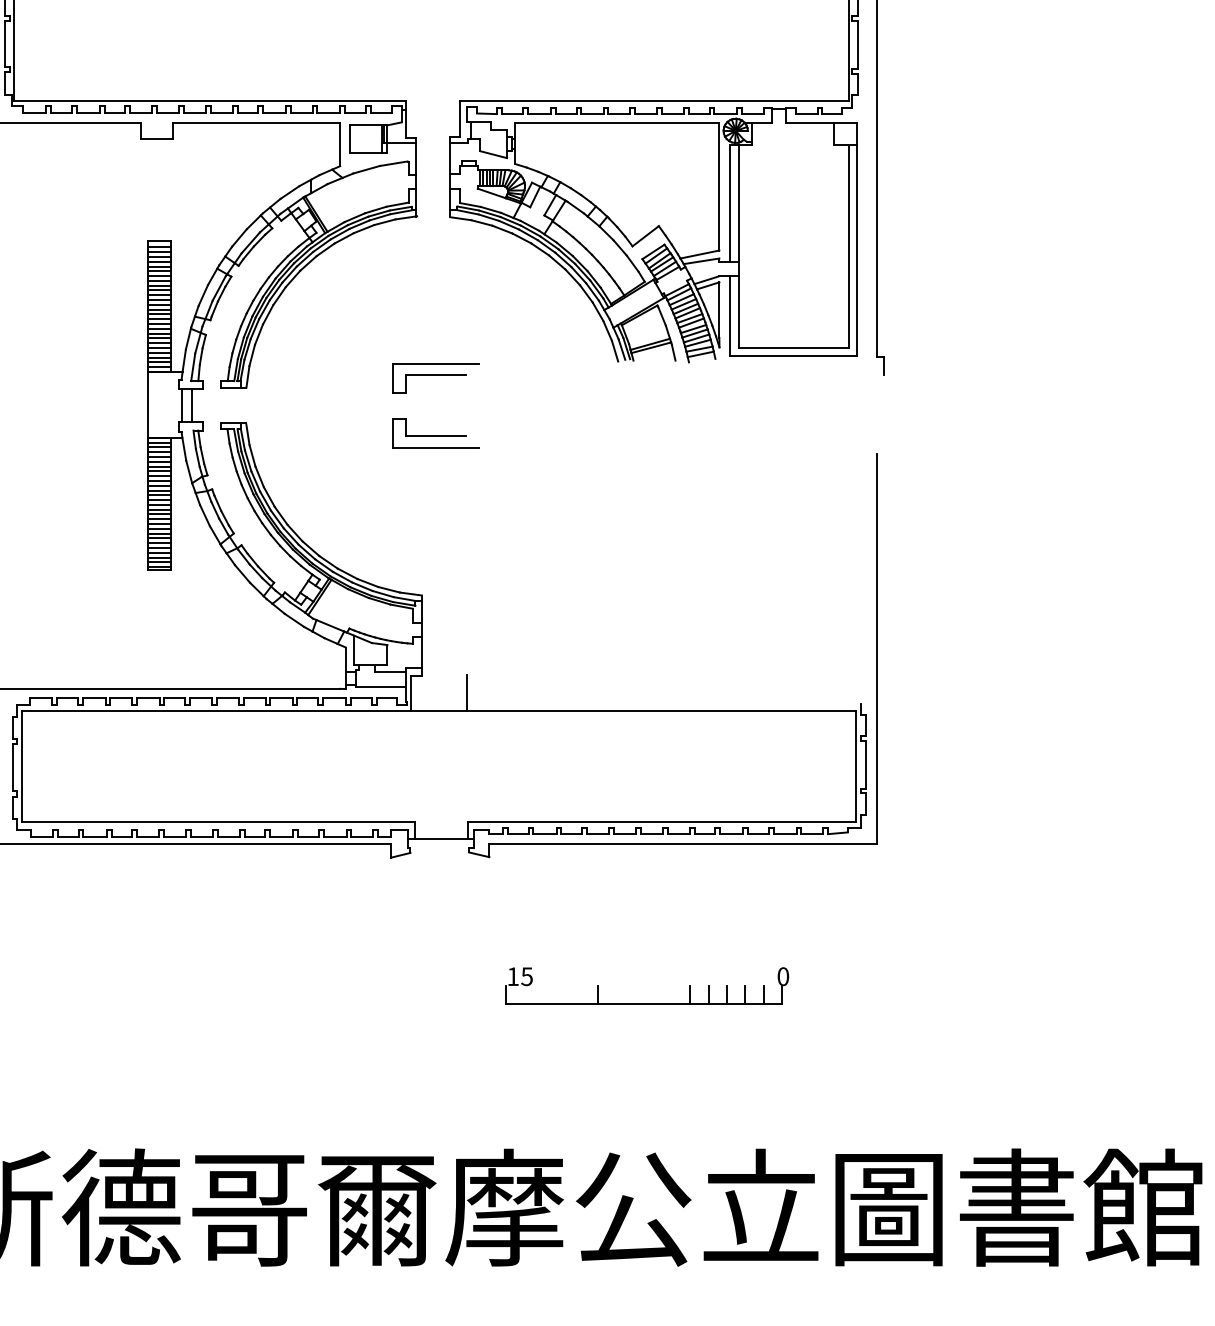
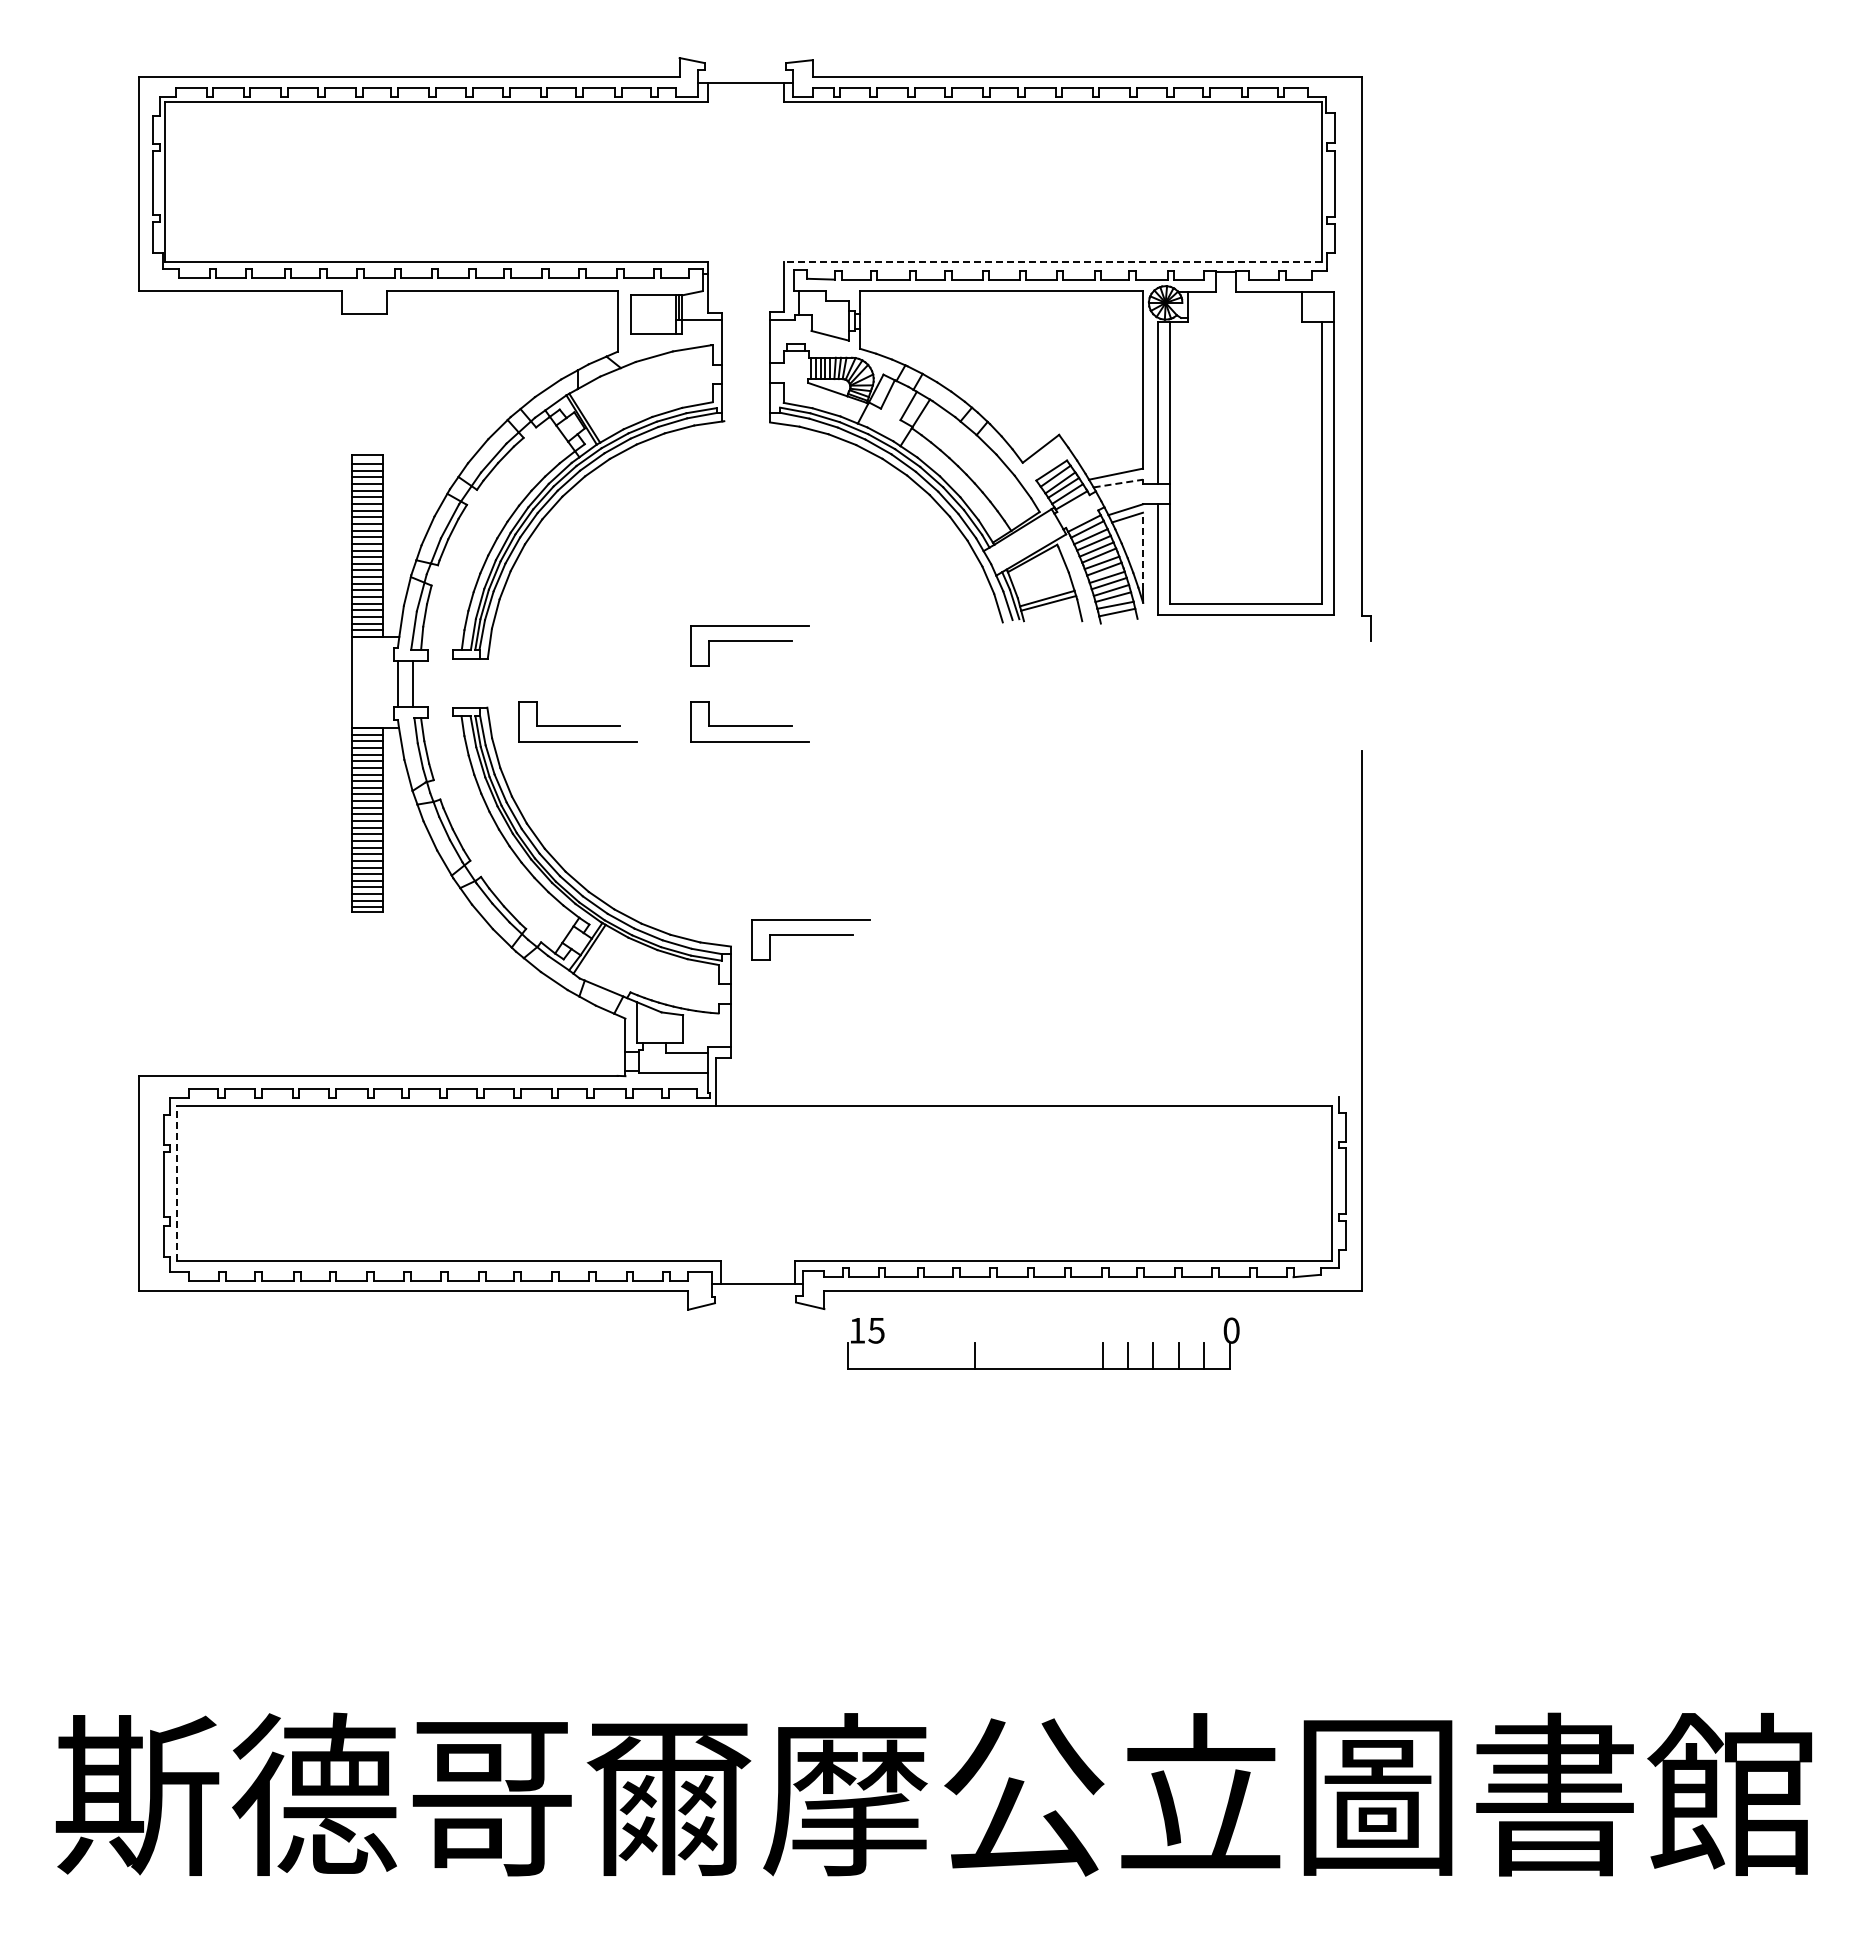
line: (654, 101) -> (1052, 262), solid -> dashed
line: (701, 261) -> (1118, 483), solid -> dashed
line: (719, 310) -> (1142, 551), solid -> dashed
part: (311, 433) -> (577, 721), added
part: (479, 590) -> (810, 939), added
line: (466, 692) -> (792, 1081), removed
line: (22, 765) -> (177, 1182), solid -> dashed
part: (647, 1003) -> (1043, 1368), moved

